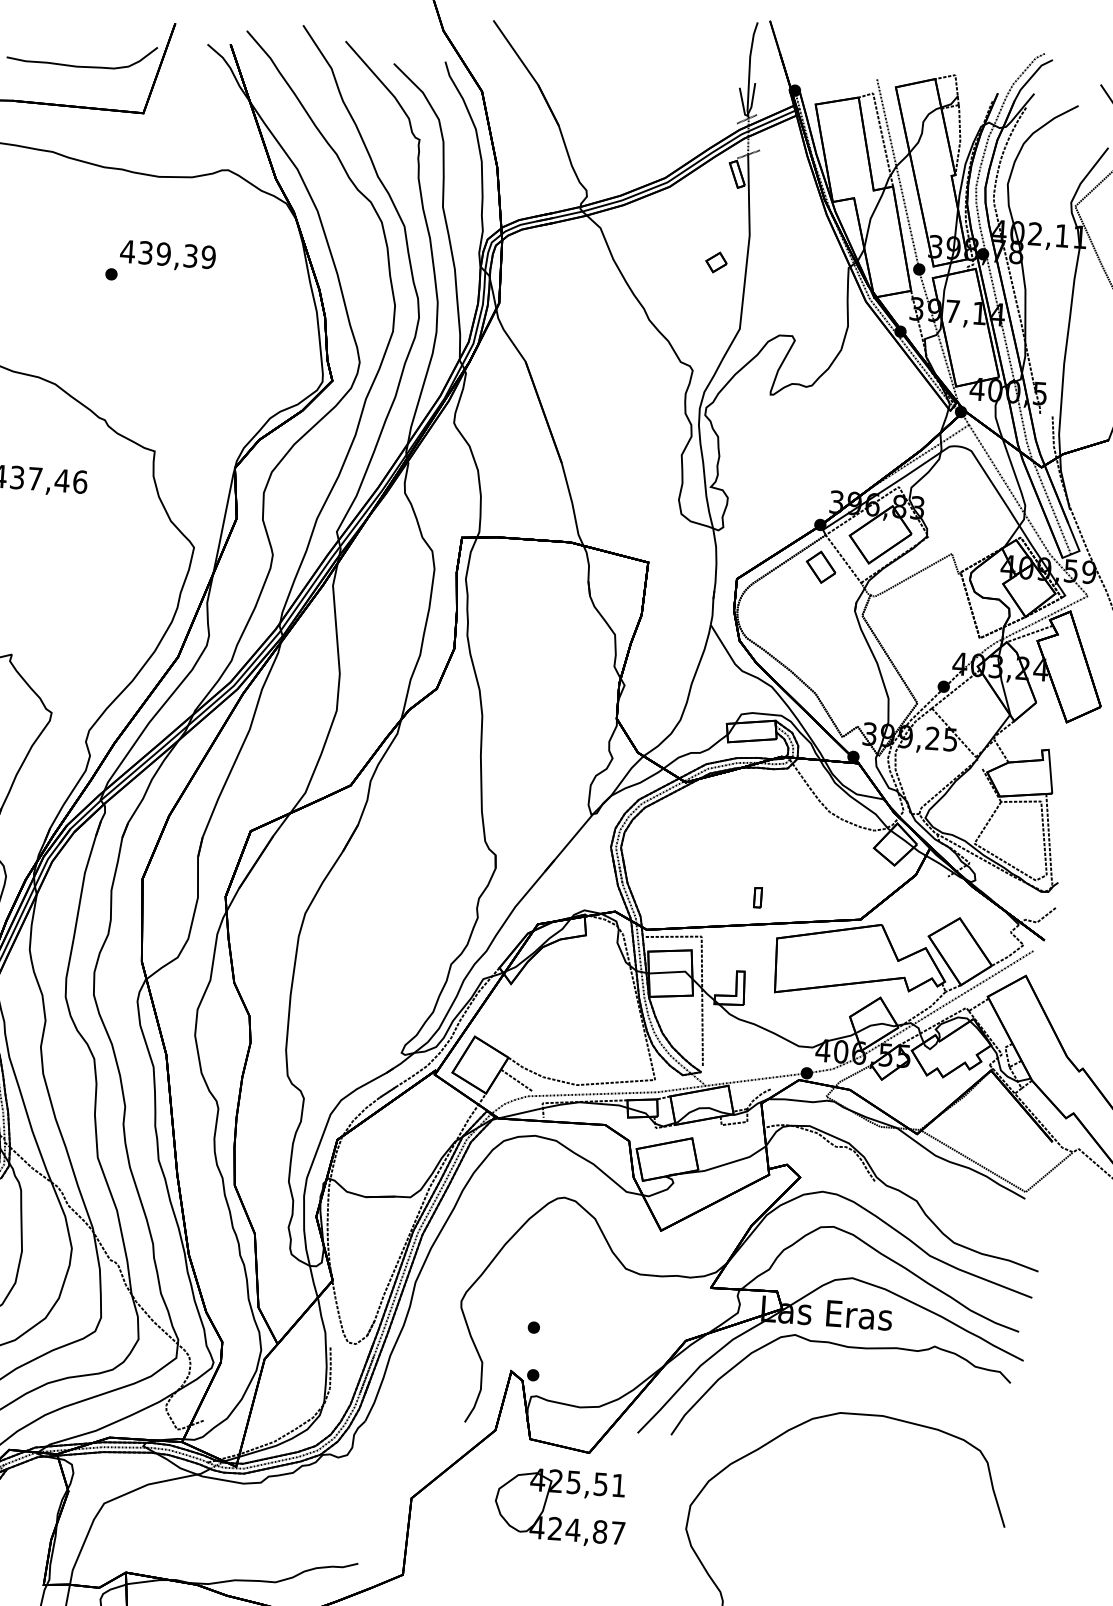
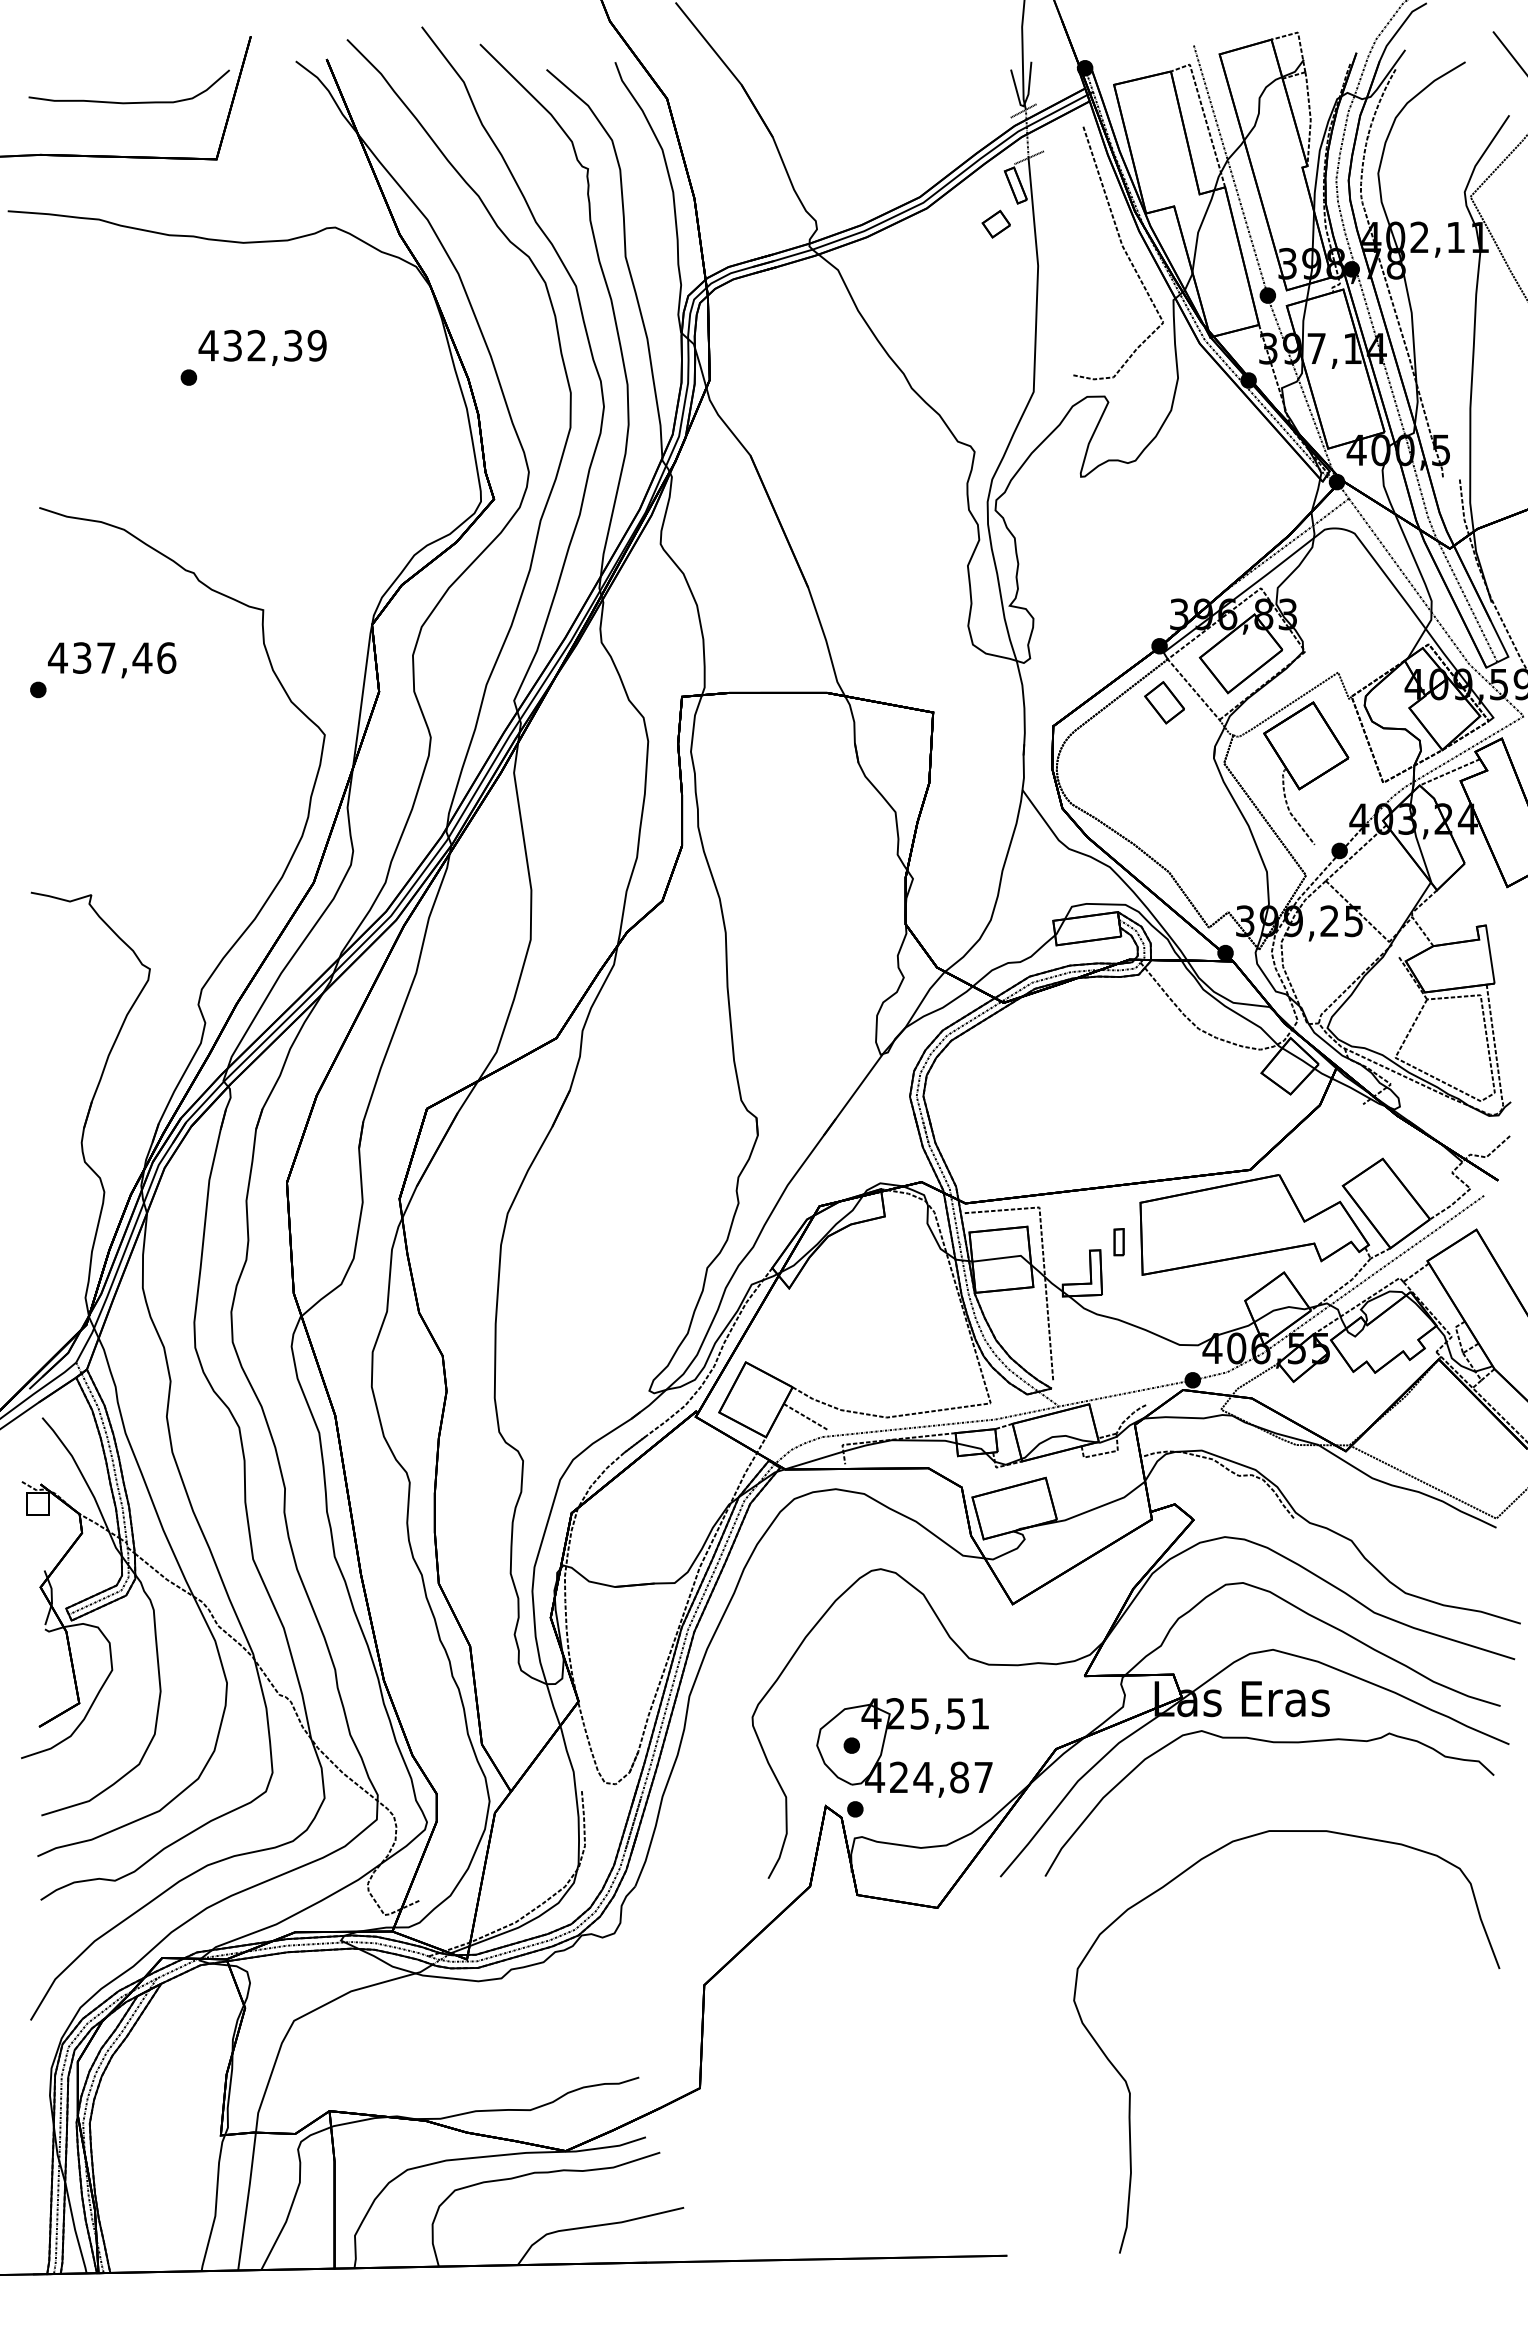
curve: (814, 229) -> (1124, 252), added
text: (163, 253) -> (256, 345), 439,39 -> 432,39
part: (715, 261) -> (995, 223), moved
part: (923, 626) -> (1306, 772), added
part: (757, 897) -> (1118, 1242), moved
part: (556, 1516) -> (899, 1761), moved

